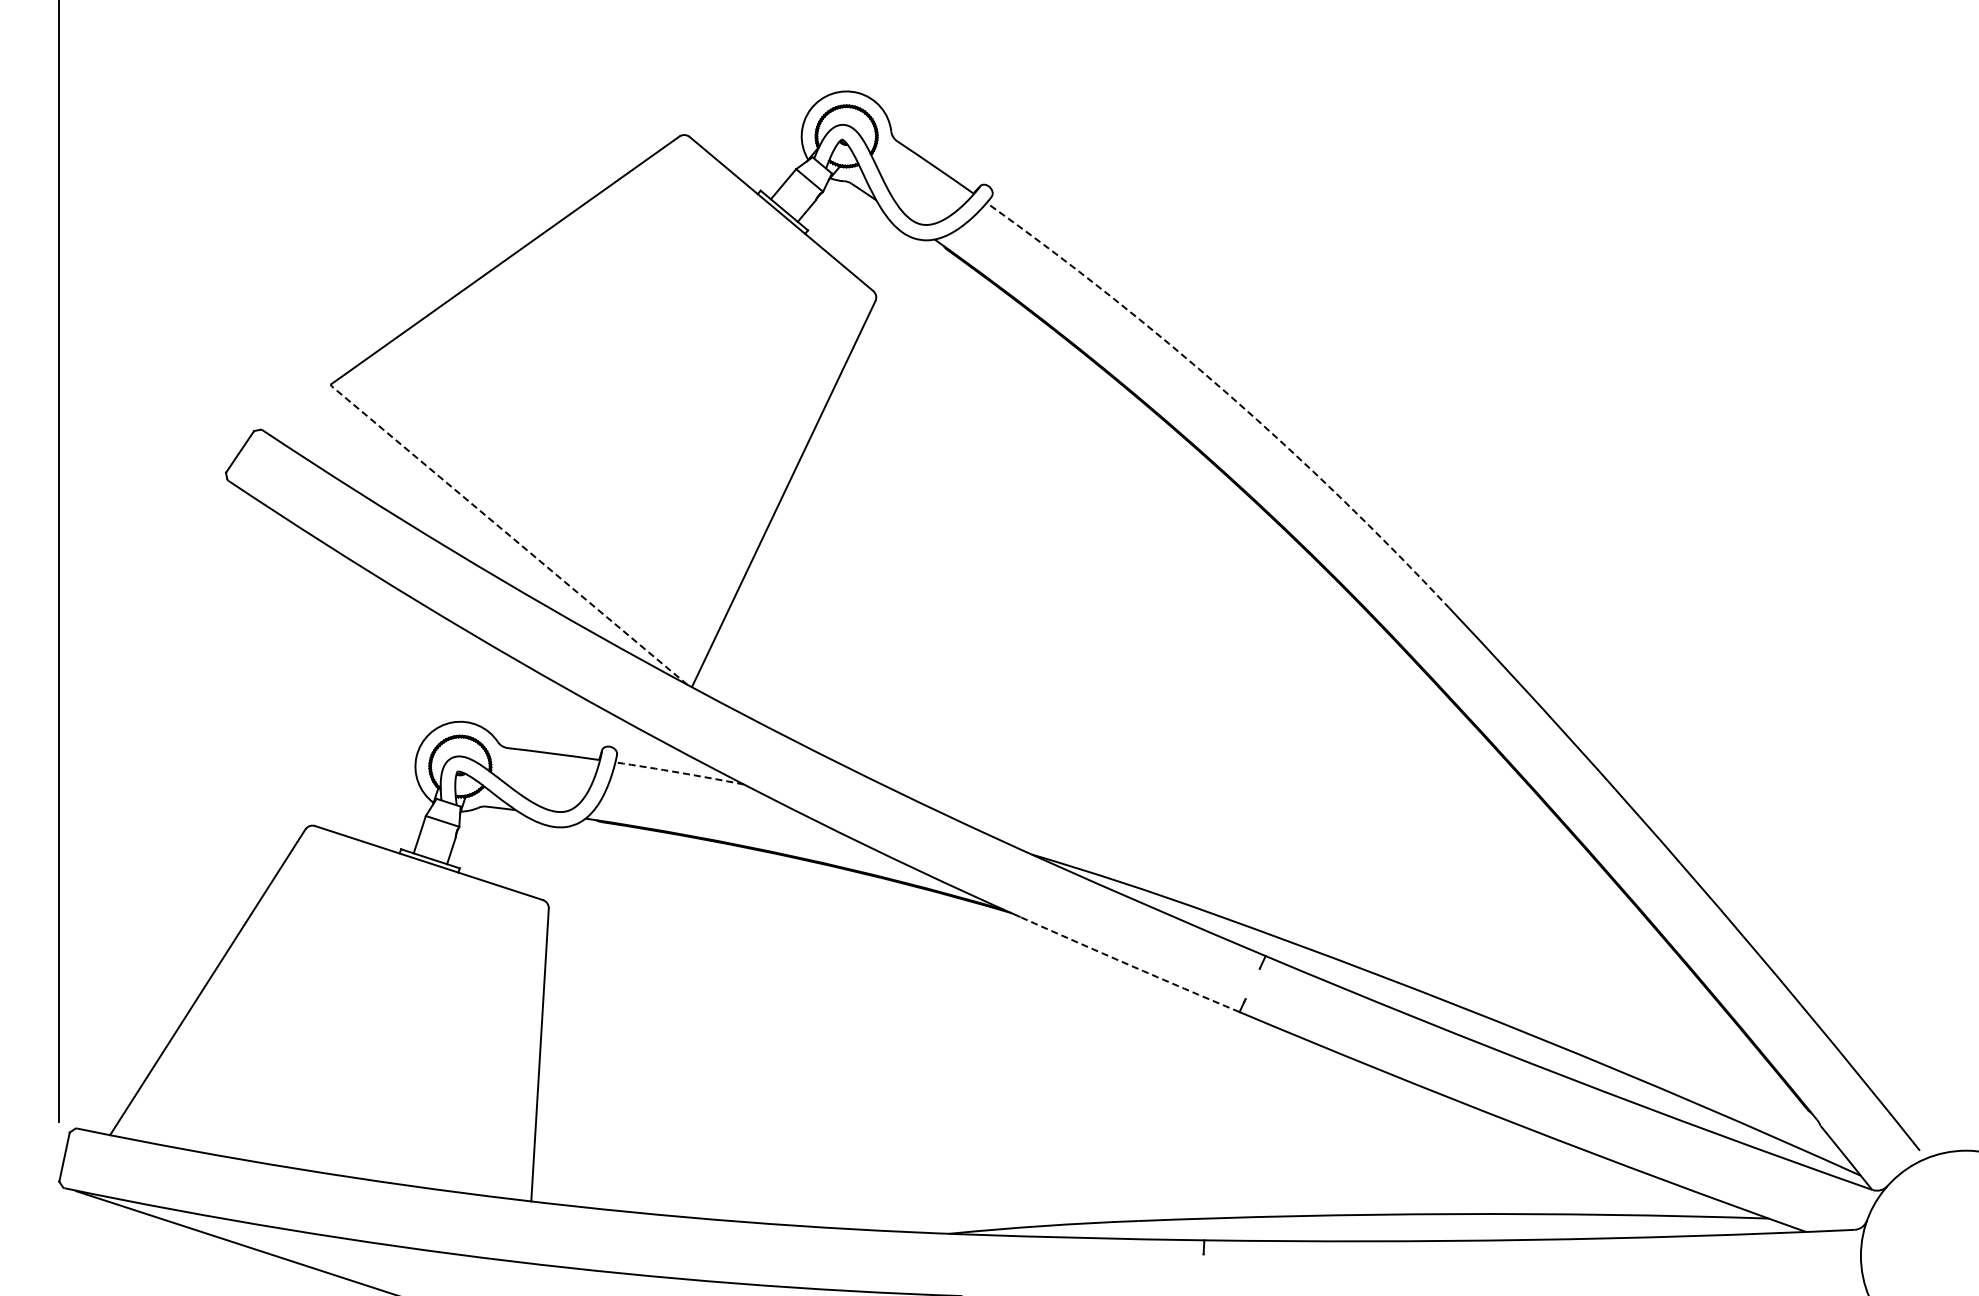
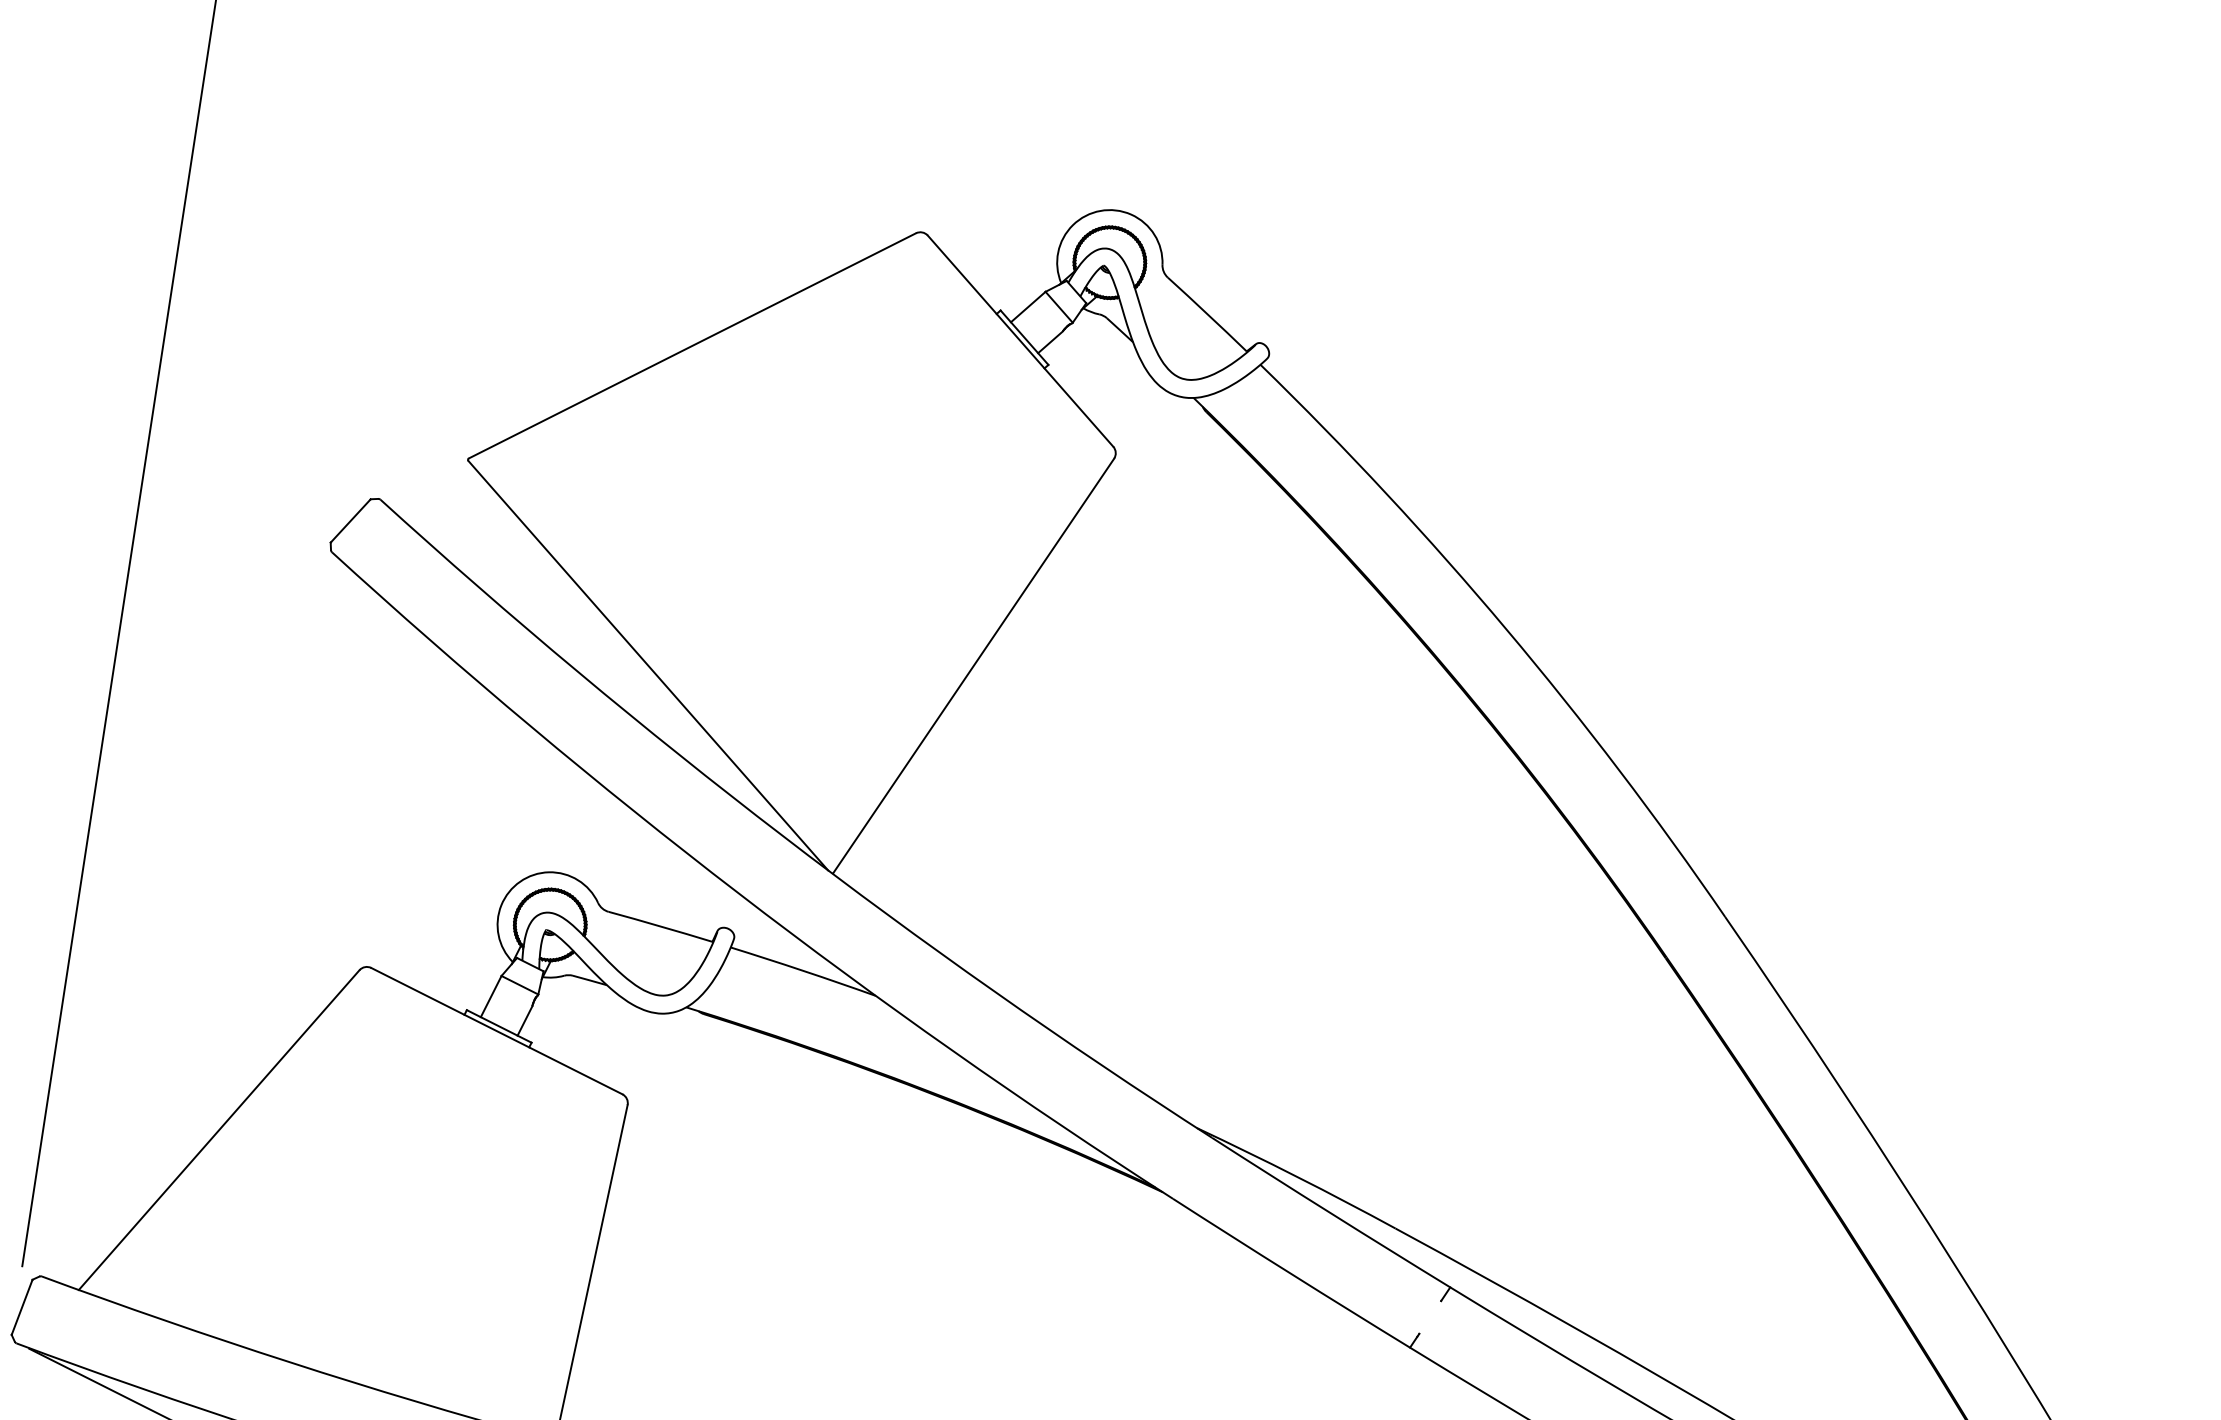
arc: (1228, 394) -> (1506, 629), dashed -> solid
line: (509, 535) -> (648, 665), dashed -> solid
arc: (679, 772) -> (803, 970), dashed -> solid
arc: (1129, 965) -> (1290, 1274), dashed -> solid

